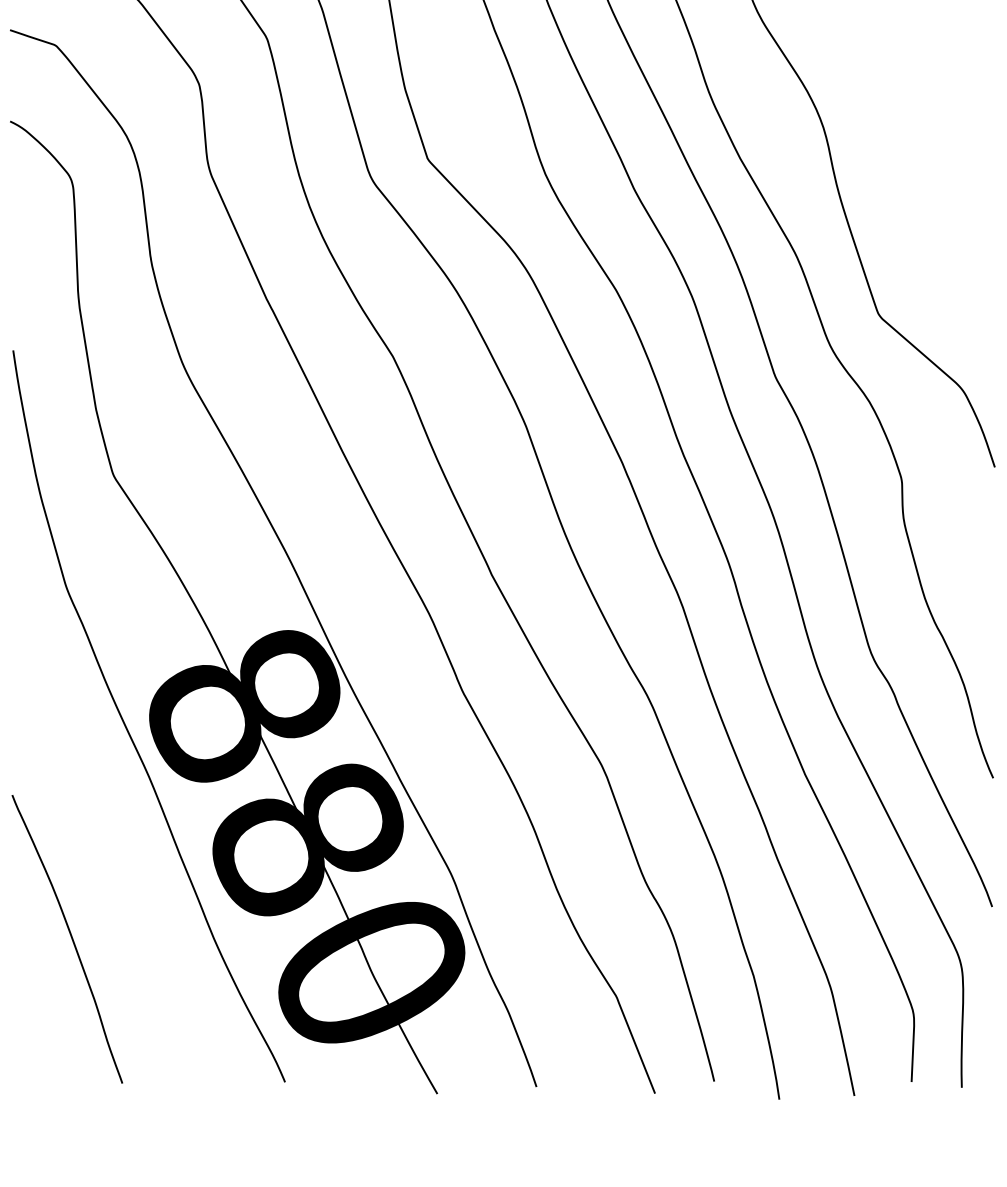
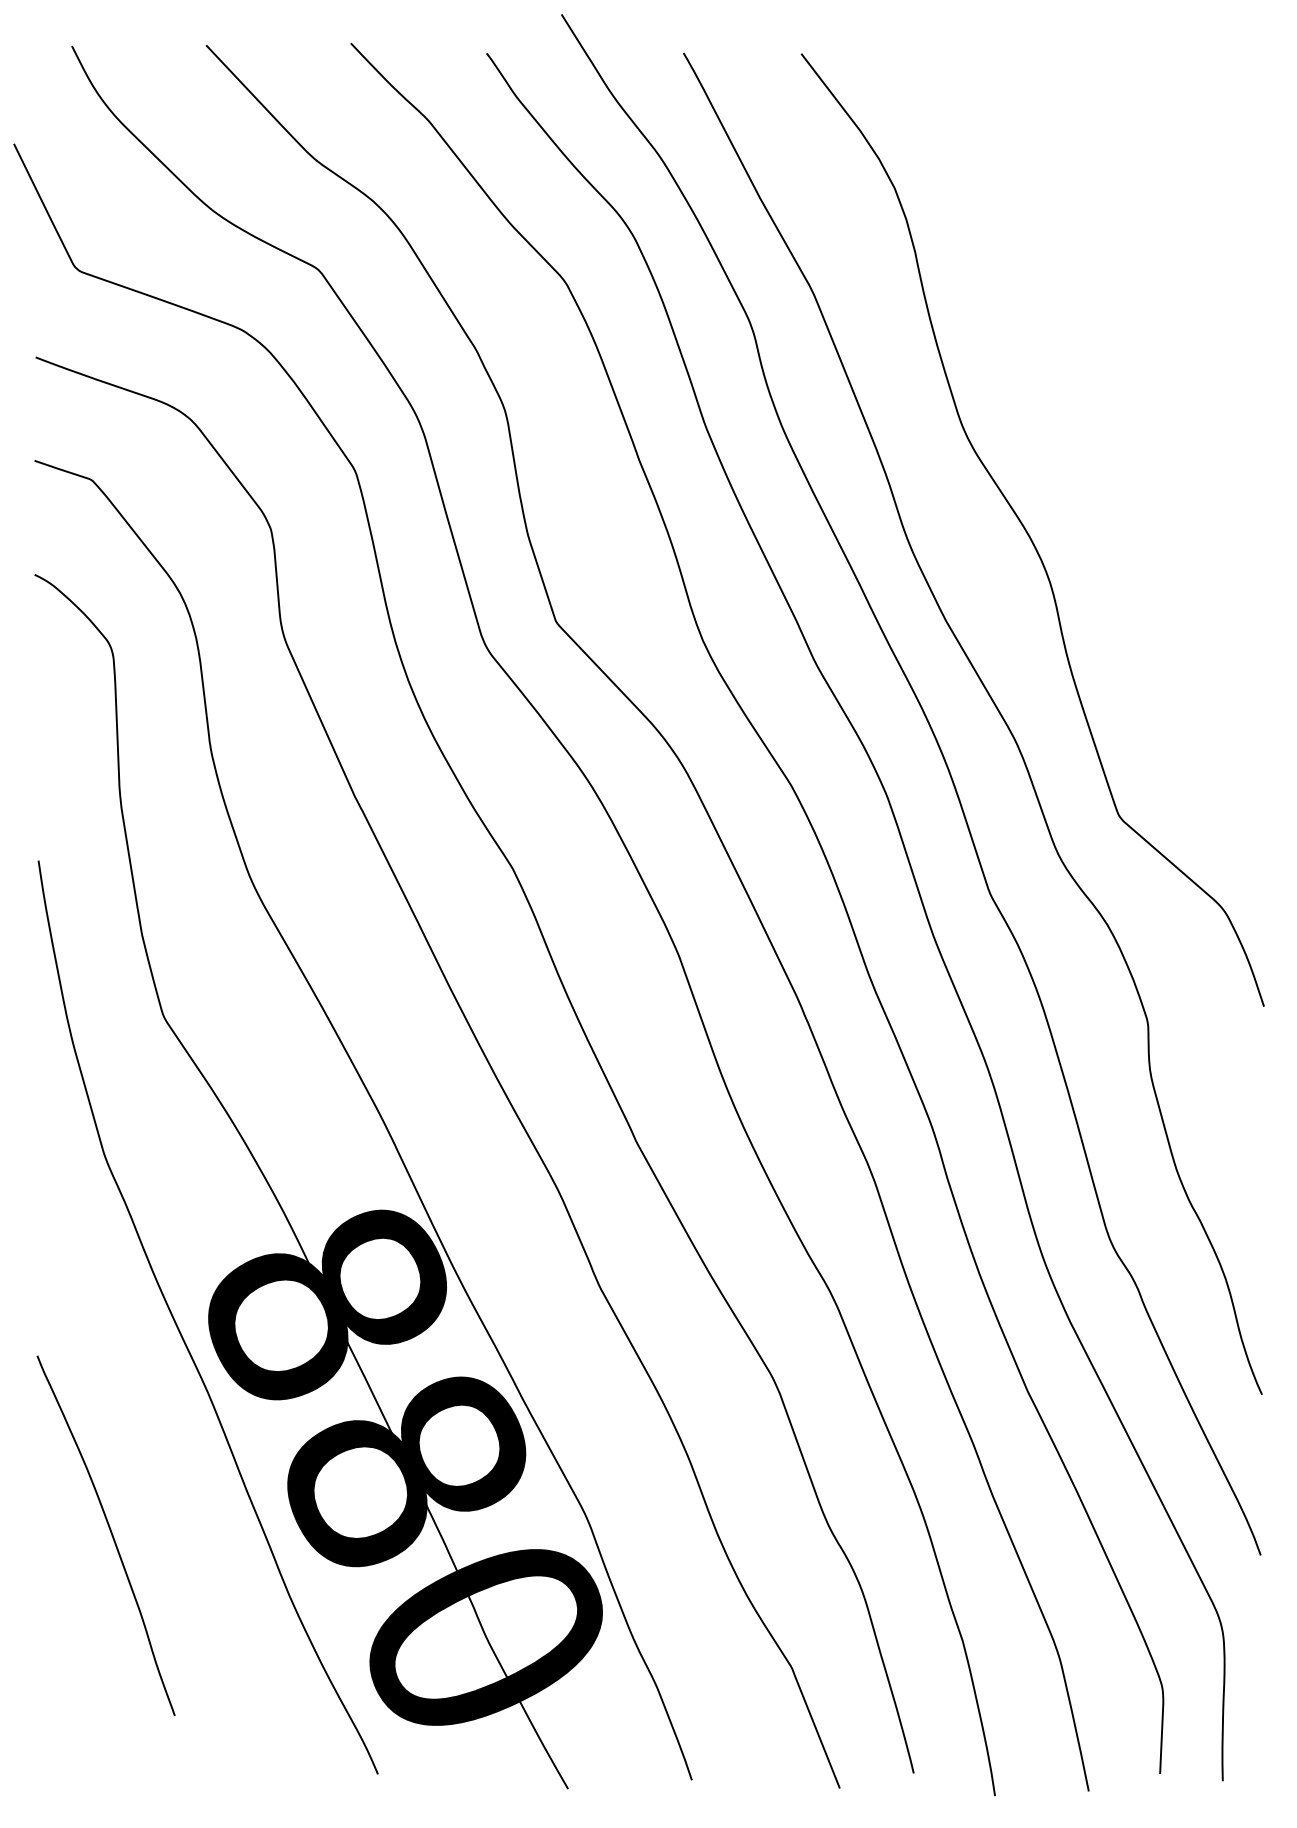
curve: (70, 937) -> (110, 1533), moved

